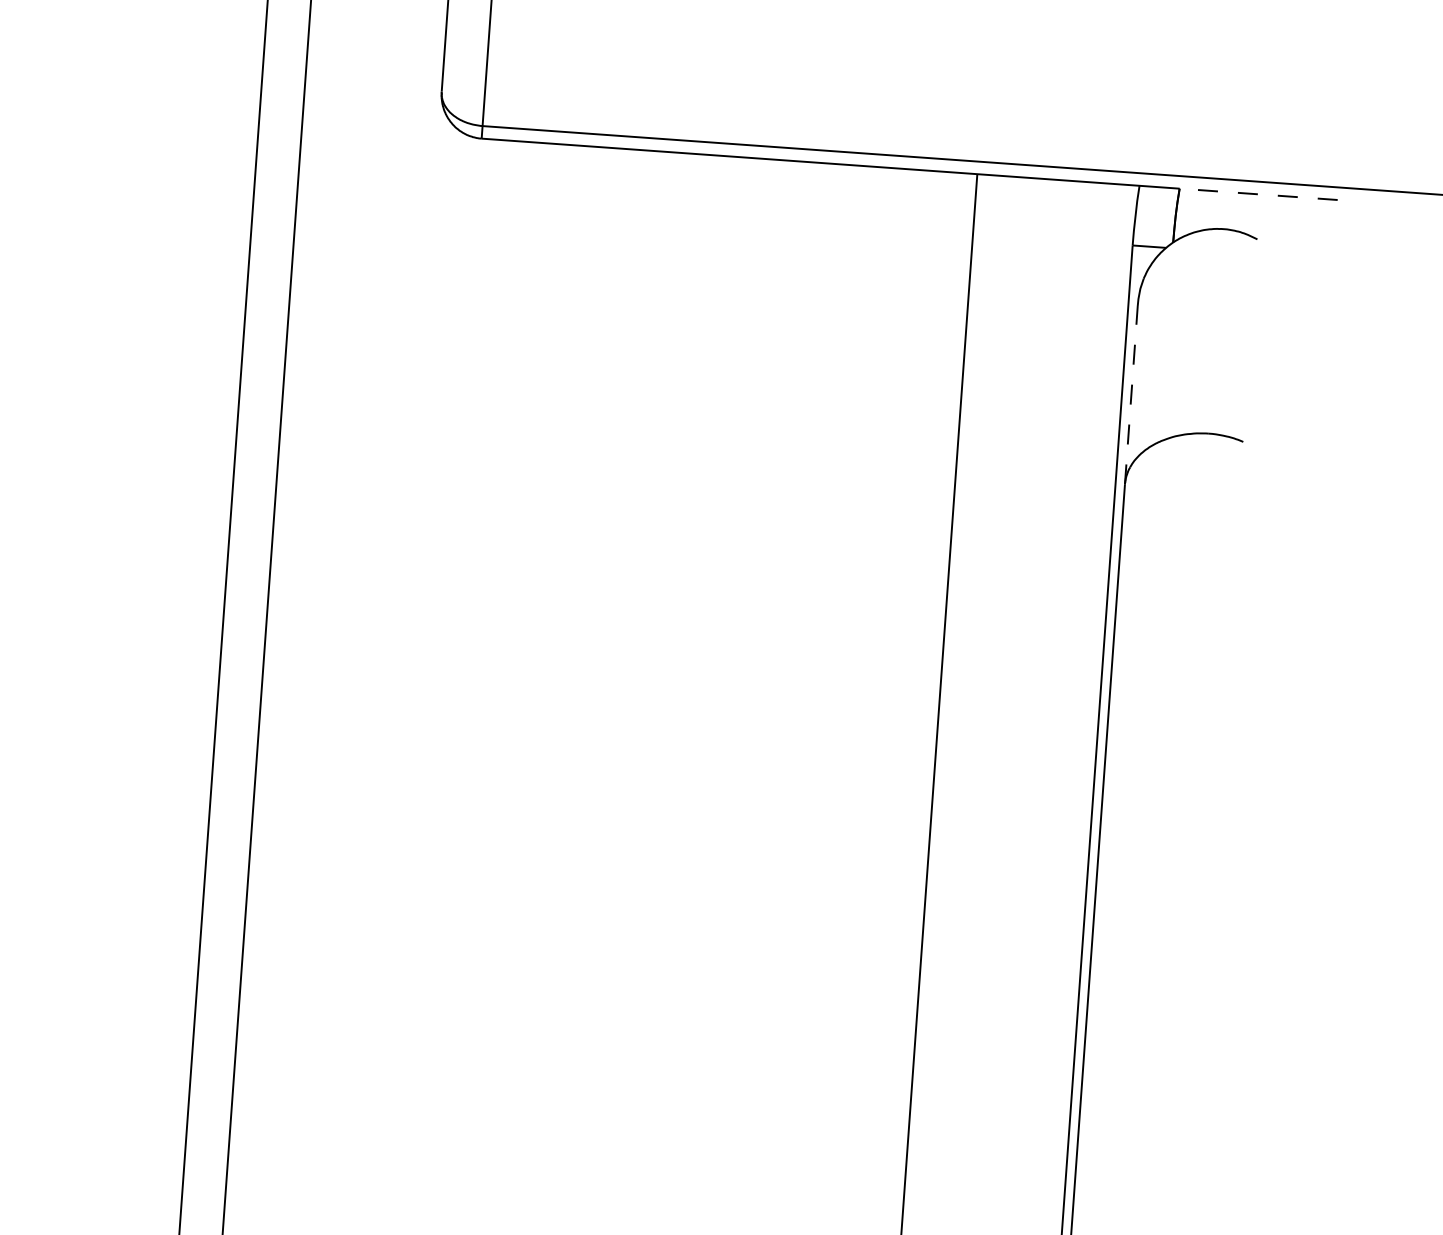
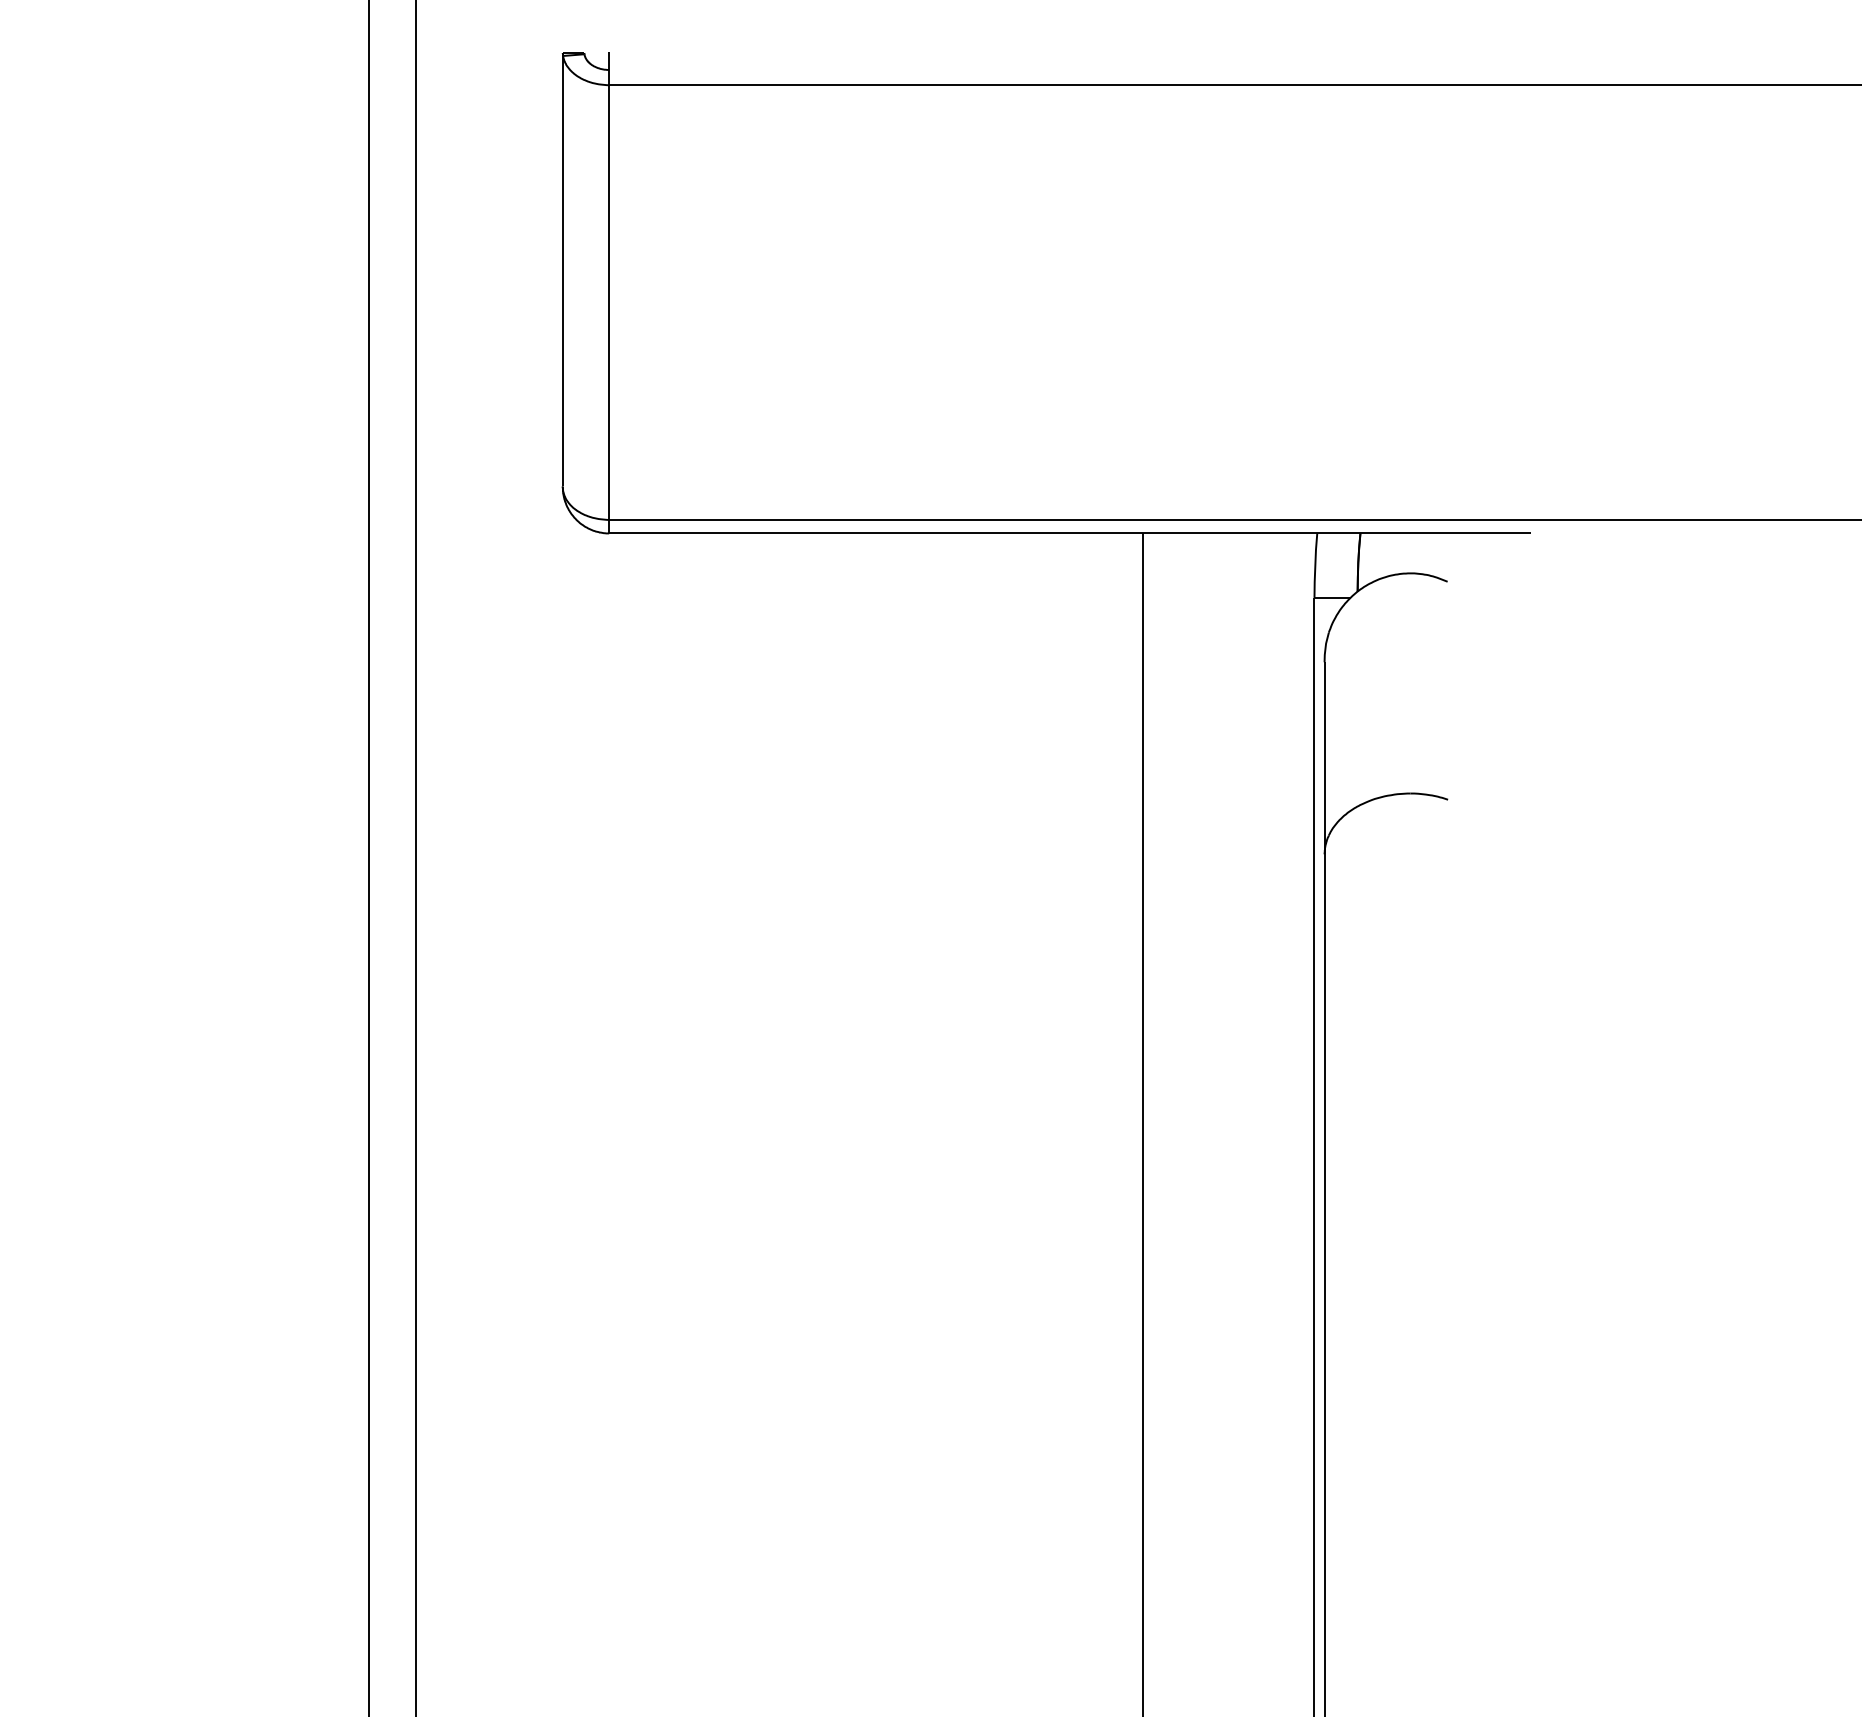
line: (1257, 194) -> (1444, 533), dashed -> solid
line: (1131, 394) -> (1324, 757), dashed -> solid

